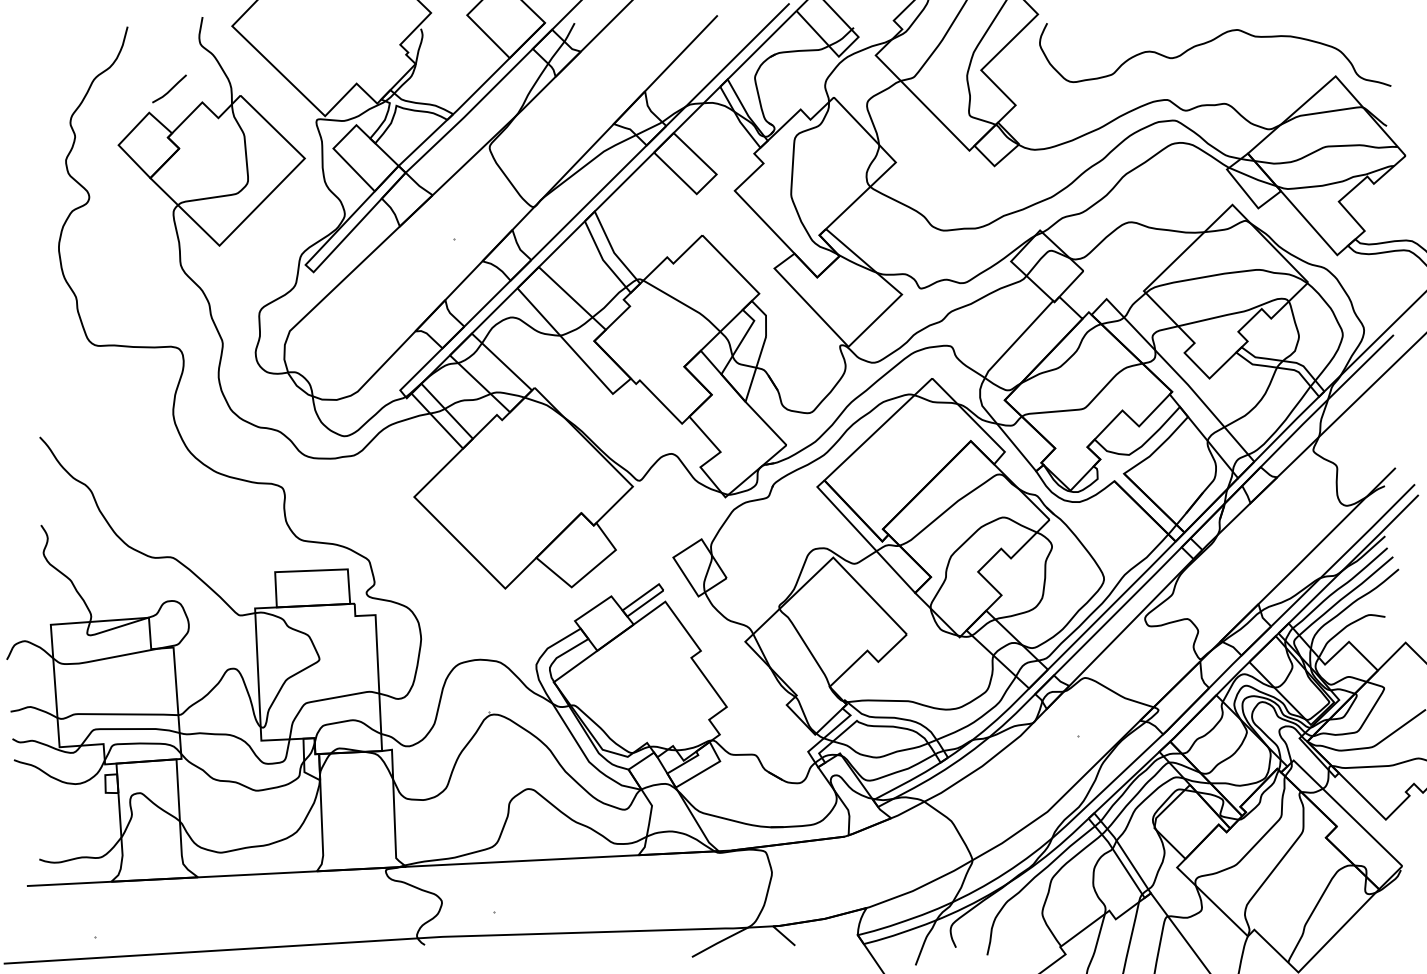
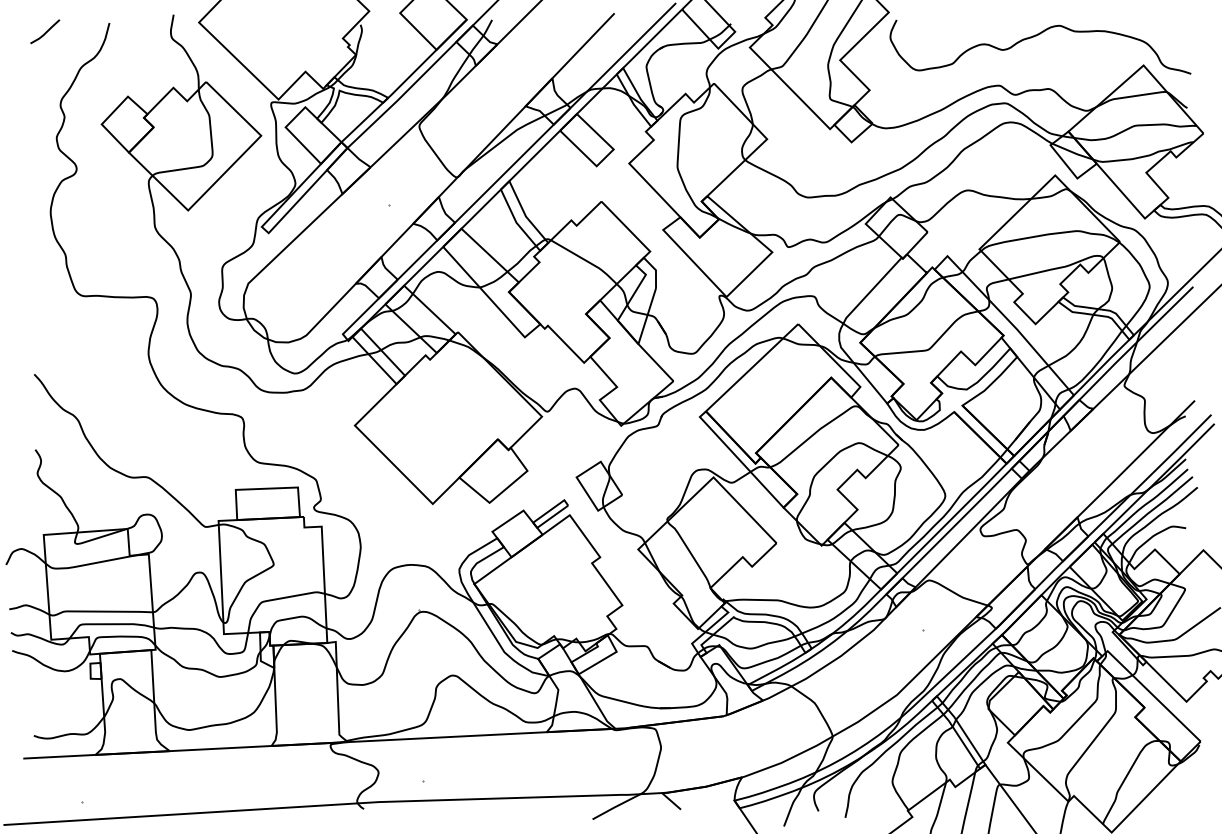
line: (170, 88) -> (46, 31), moved

